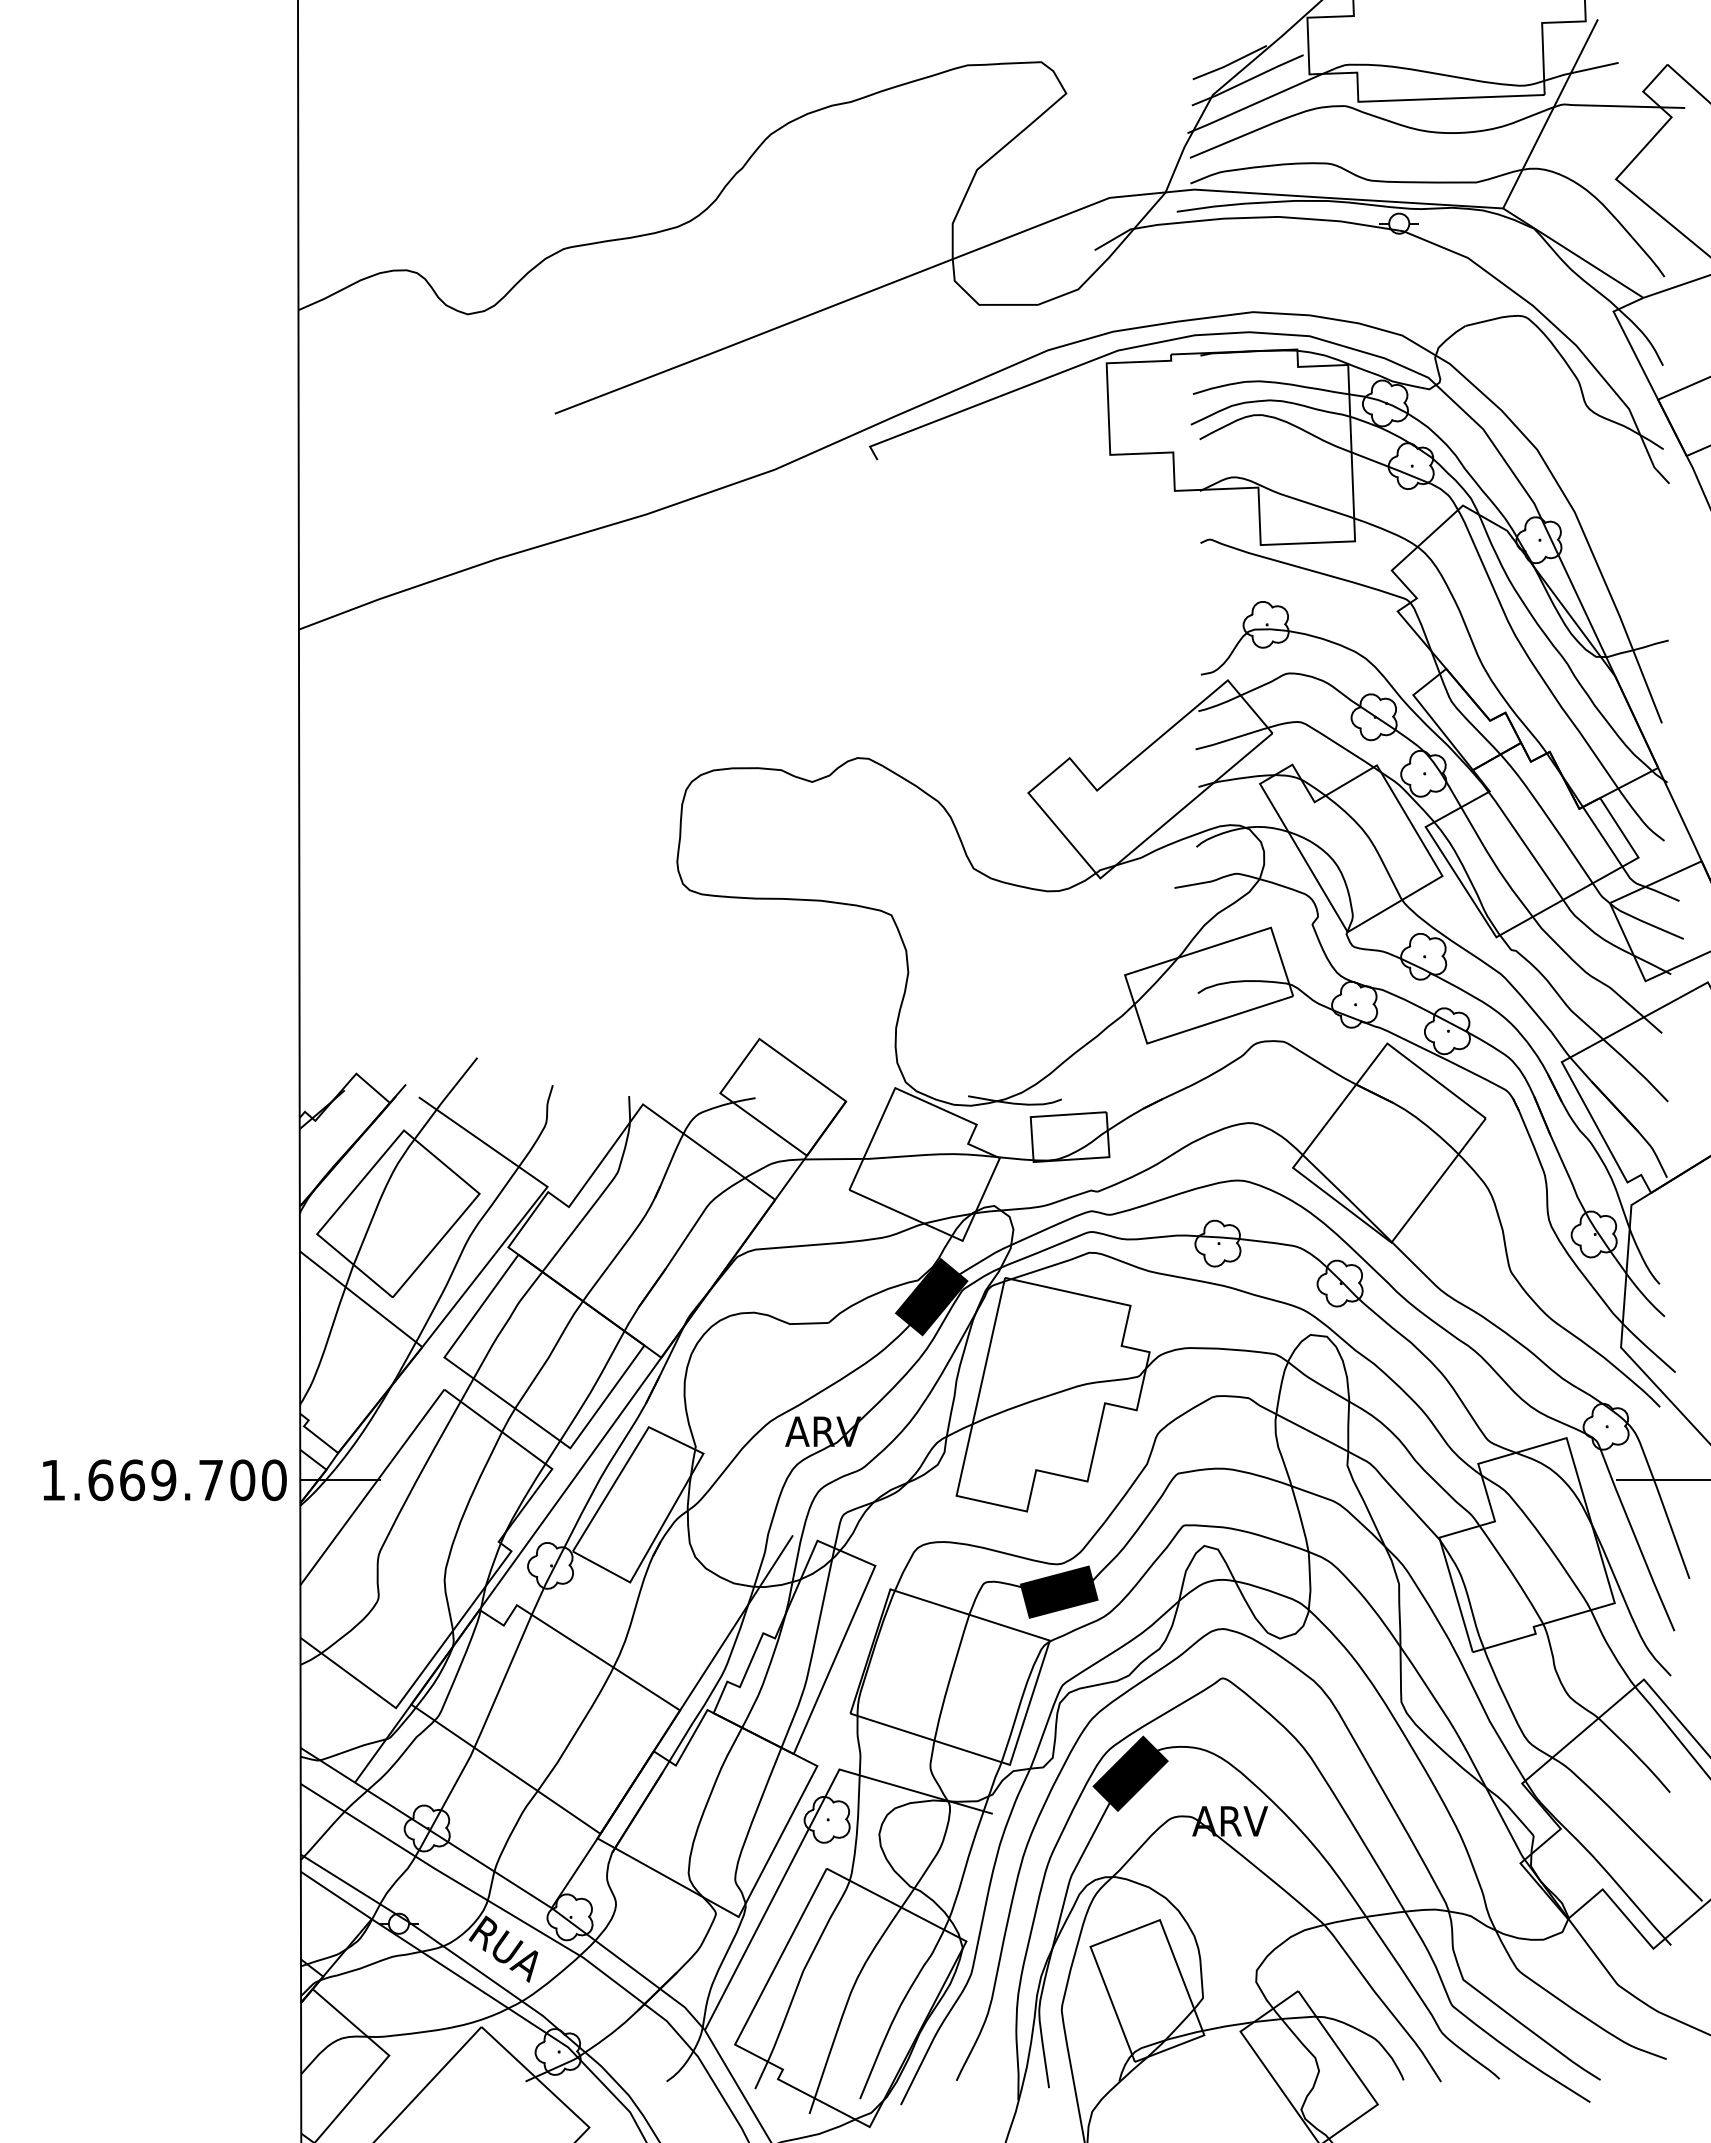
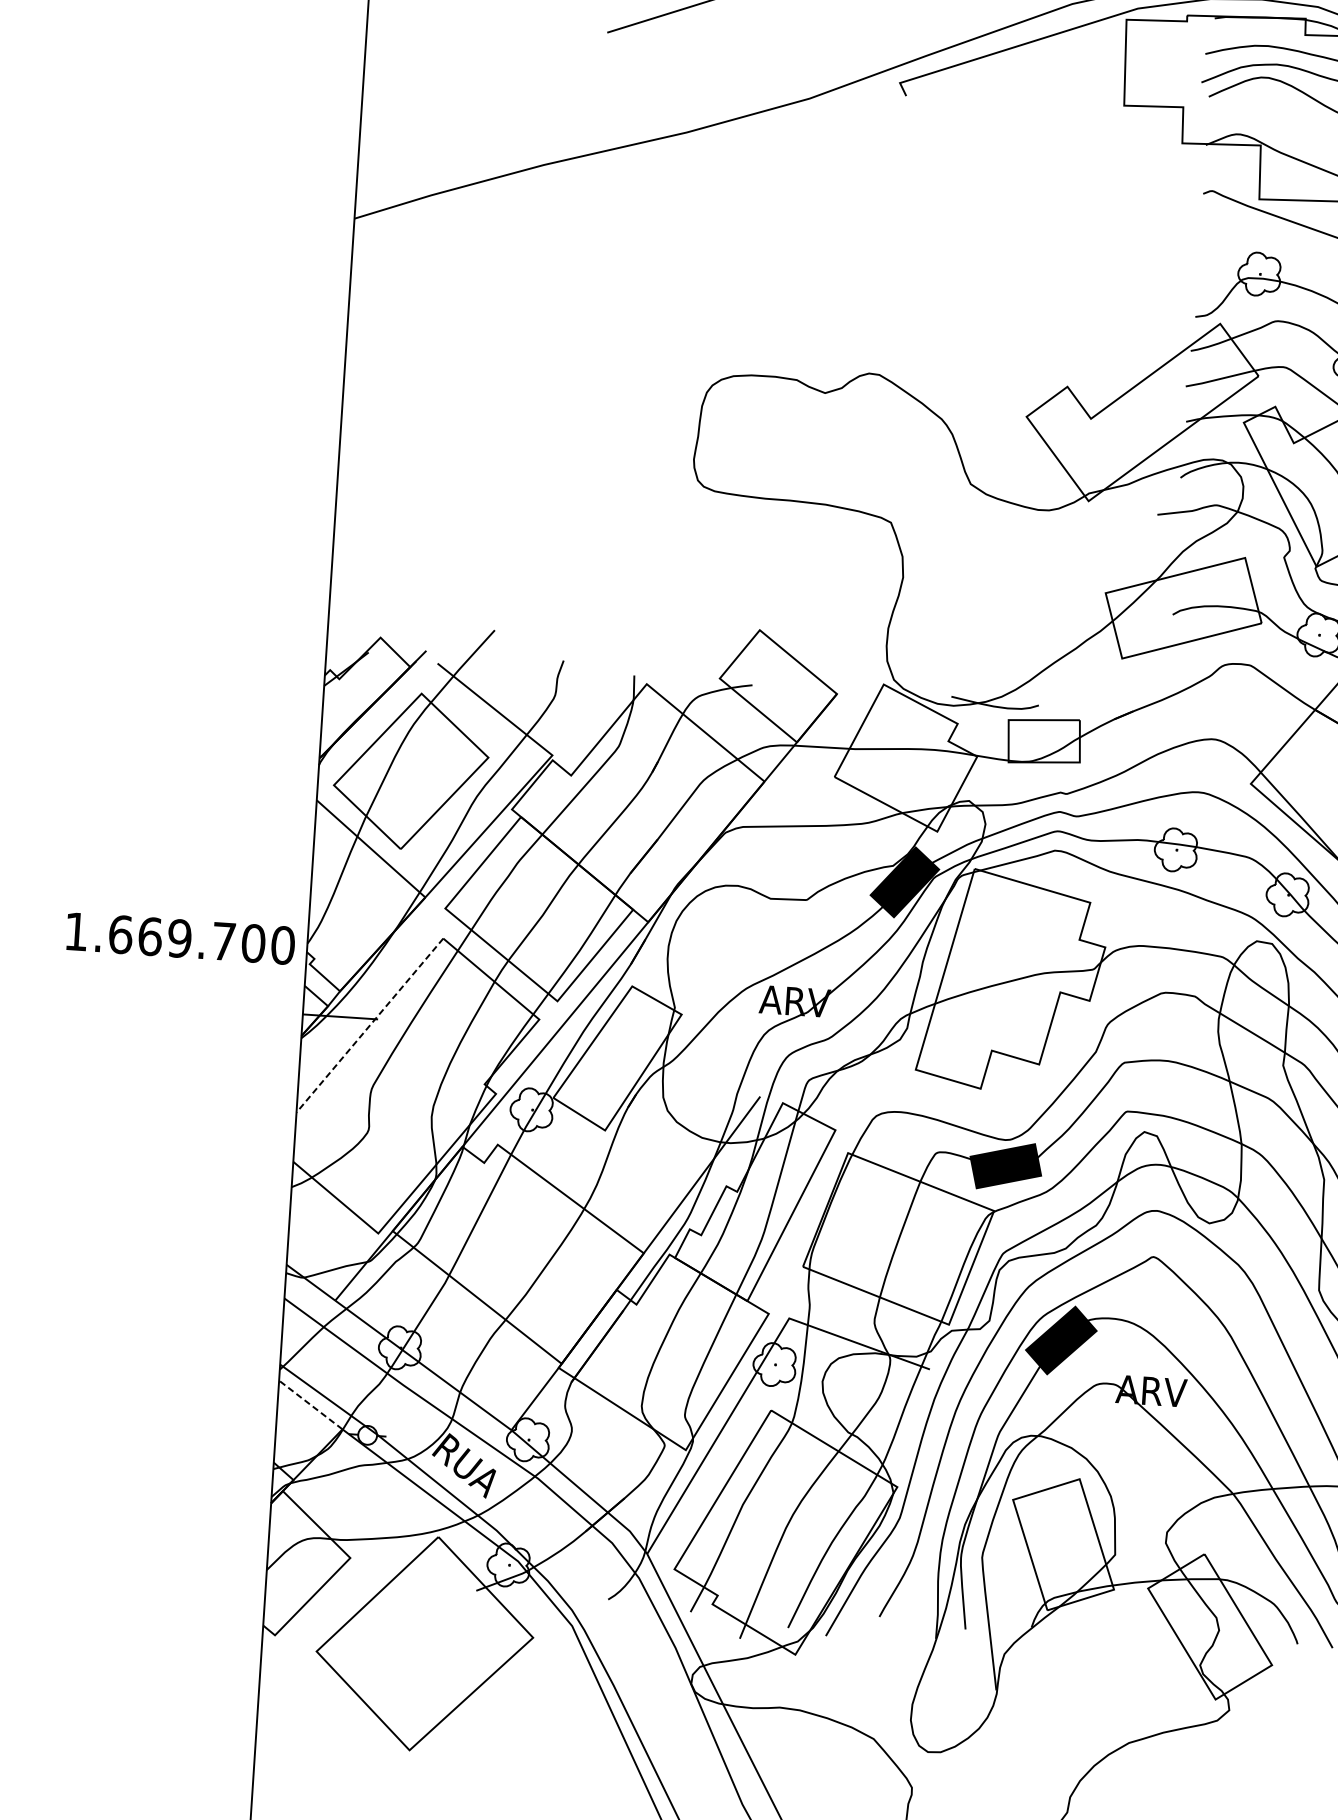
text: (164, 1480) -> (180, 938), moved
line: (372, 1487) -> (370, 1025), solid -> dashed
line: (336, 1895) -> (310, 1405), solid -> dashed

